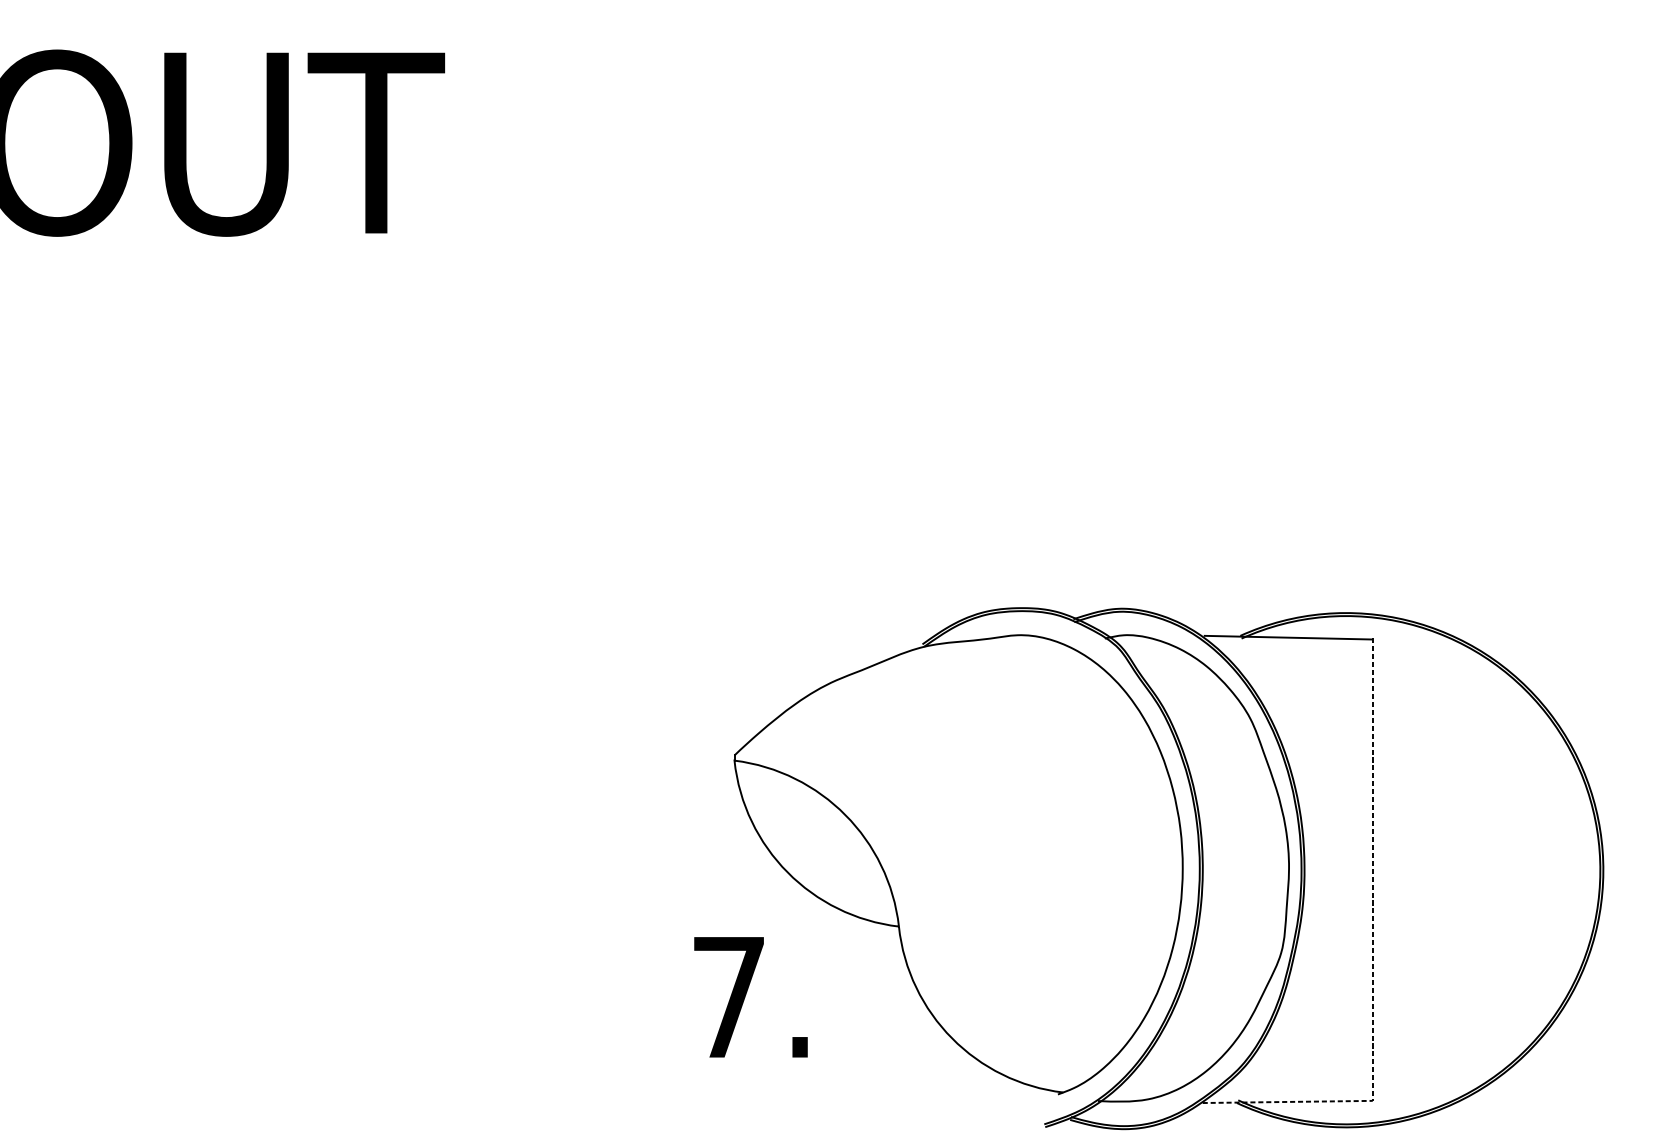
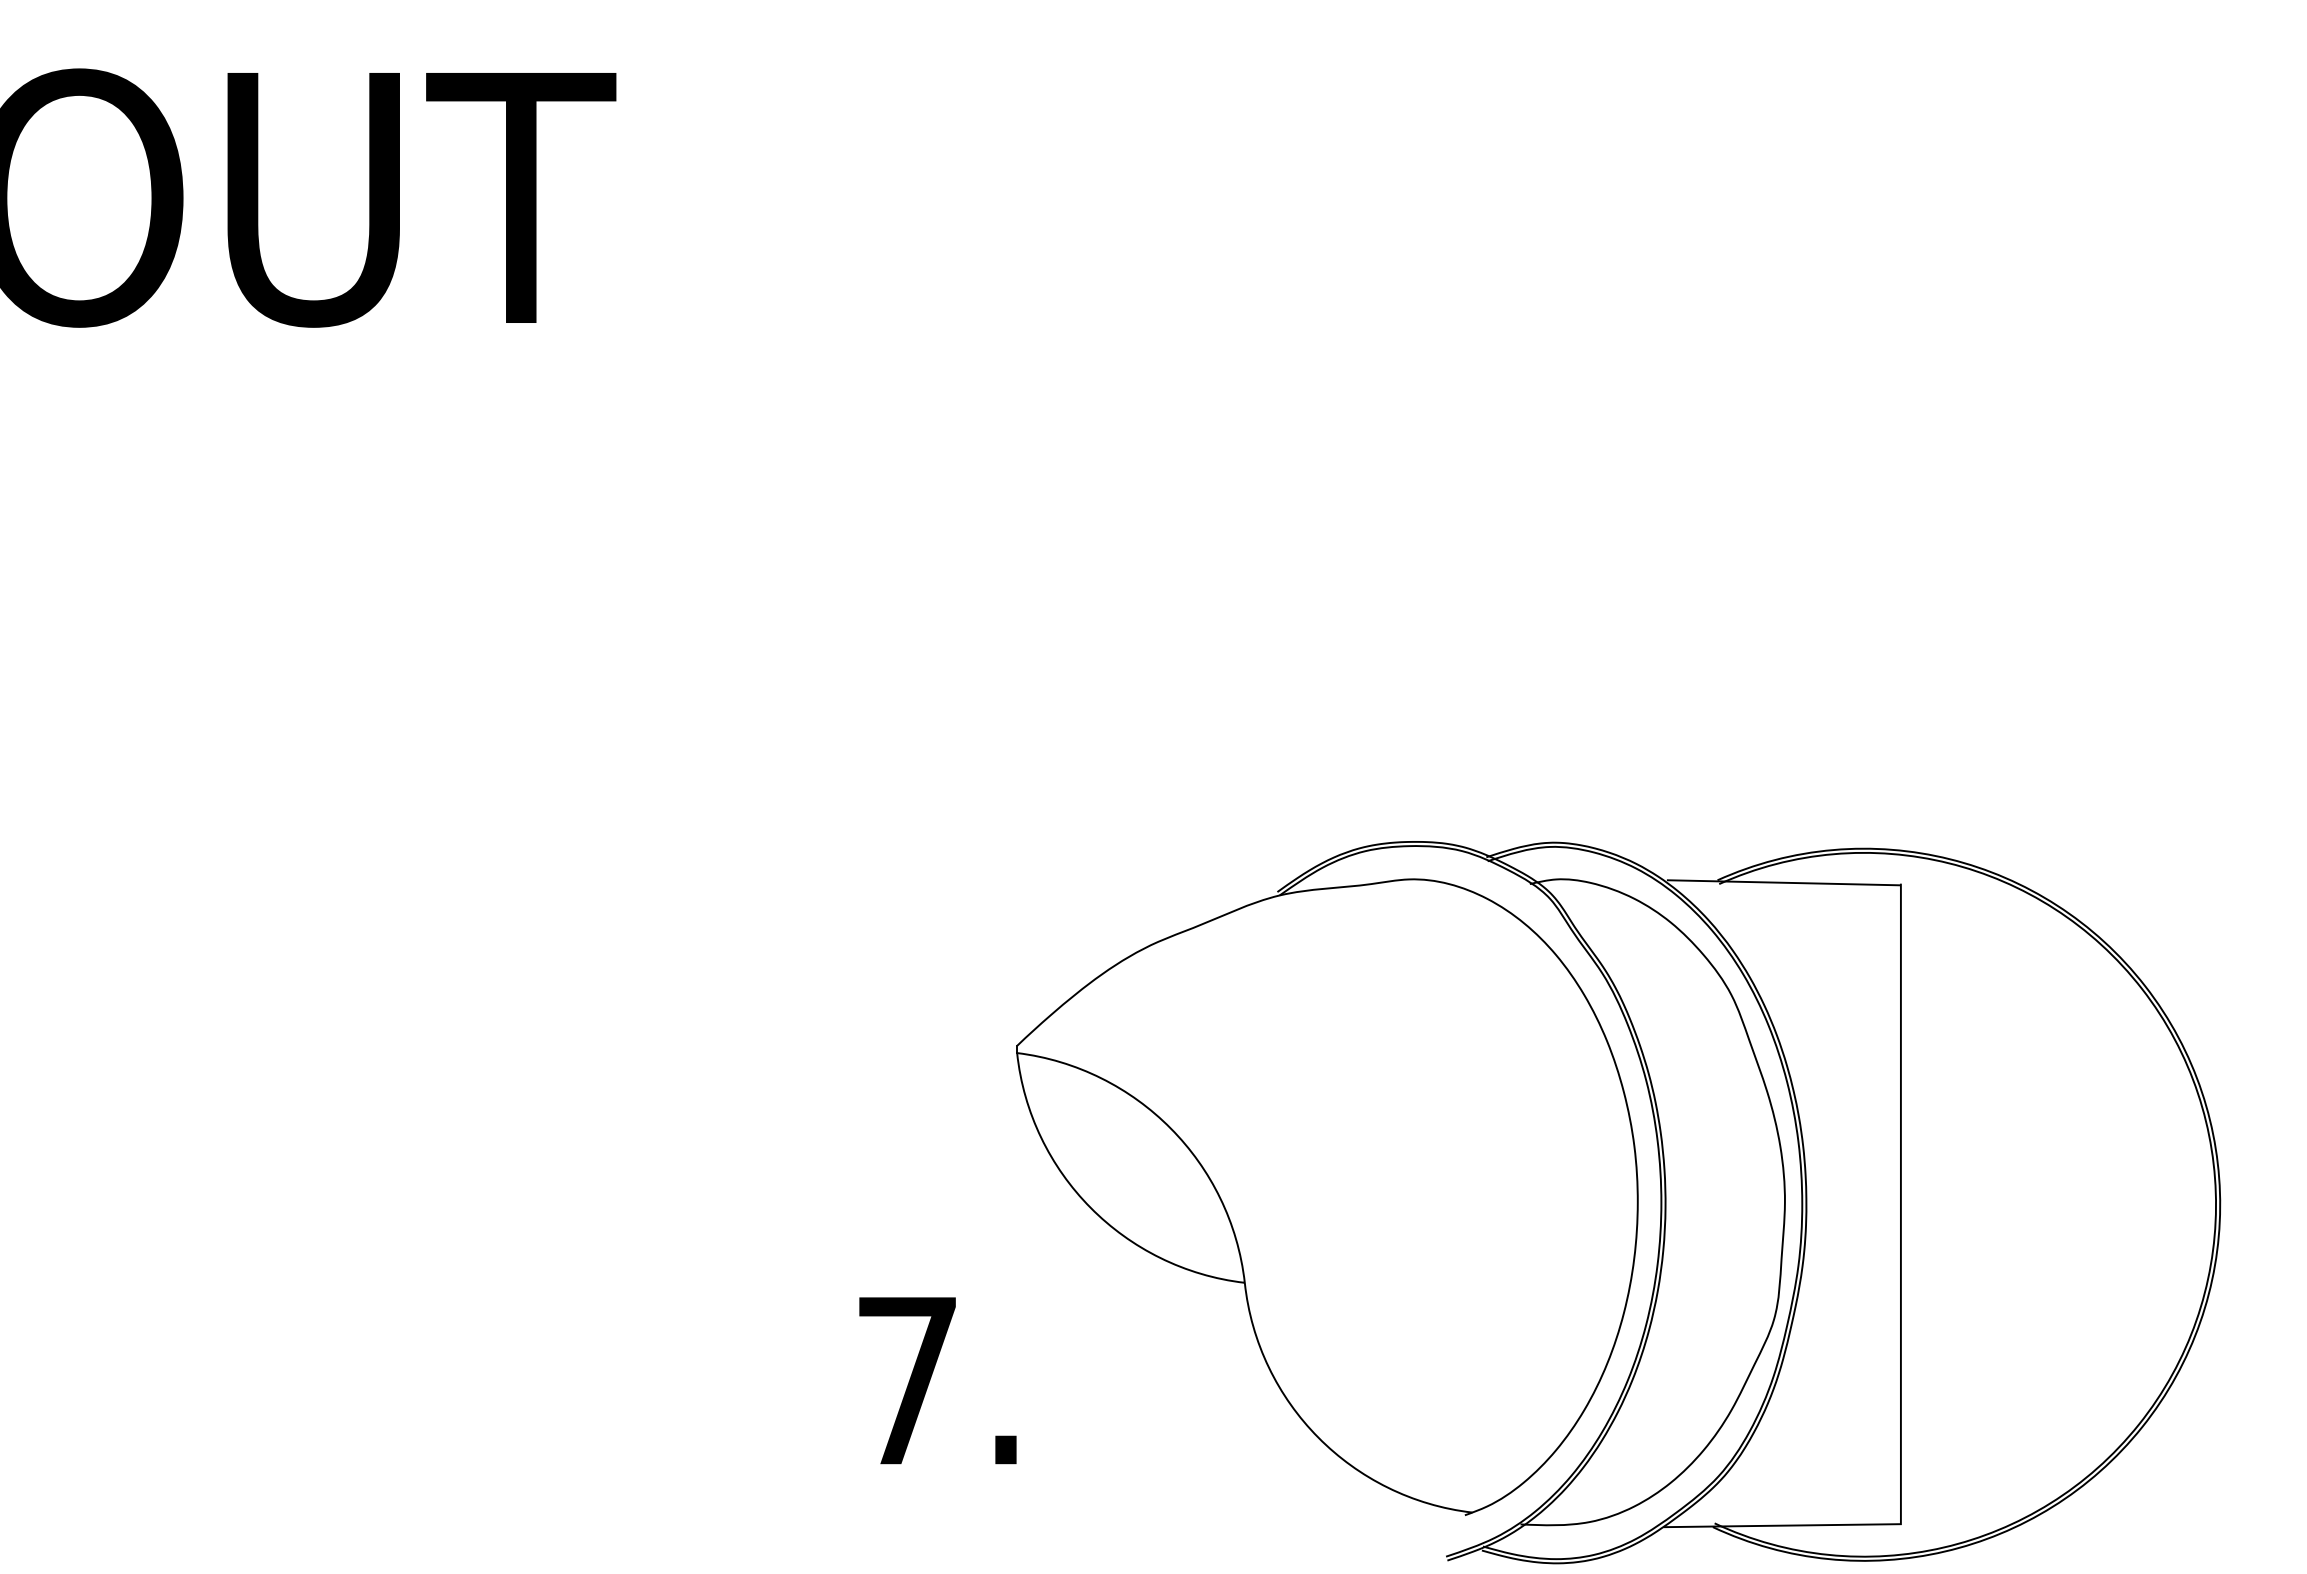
line: (1372, 955) -> (1900, 1323), dashed -> solid
text: (750, 997) -> (937, 1380), moved

